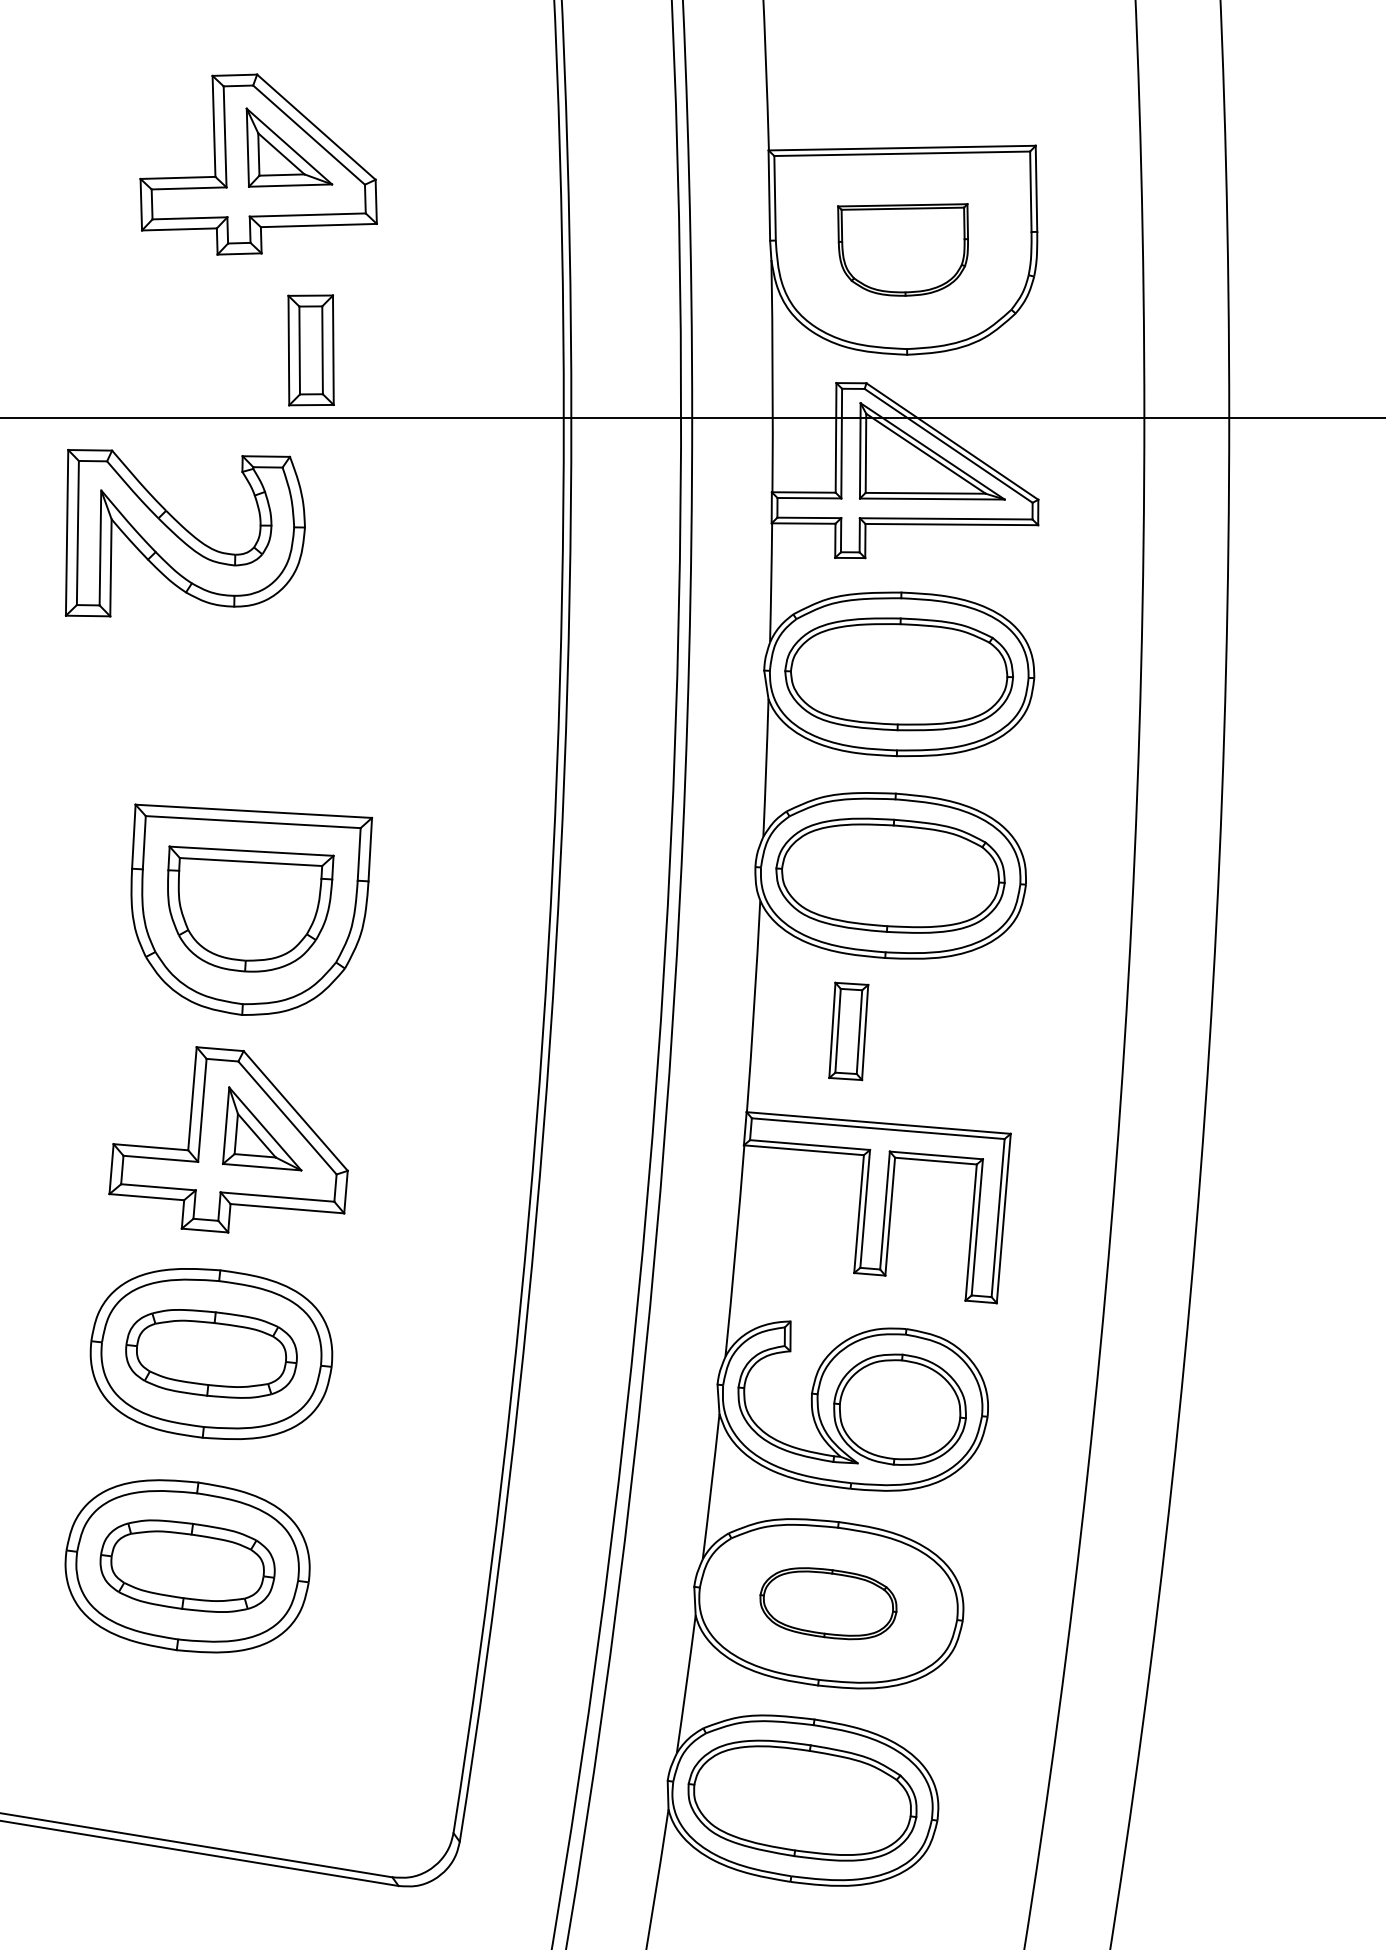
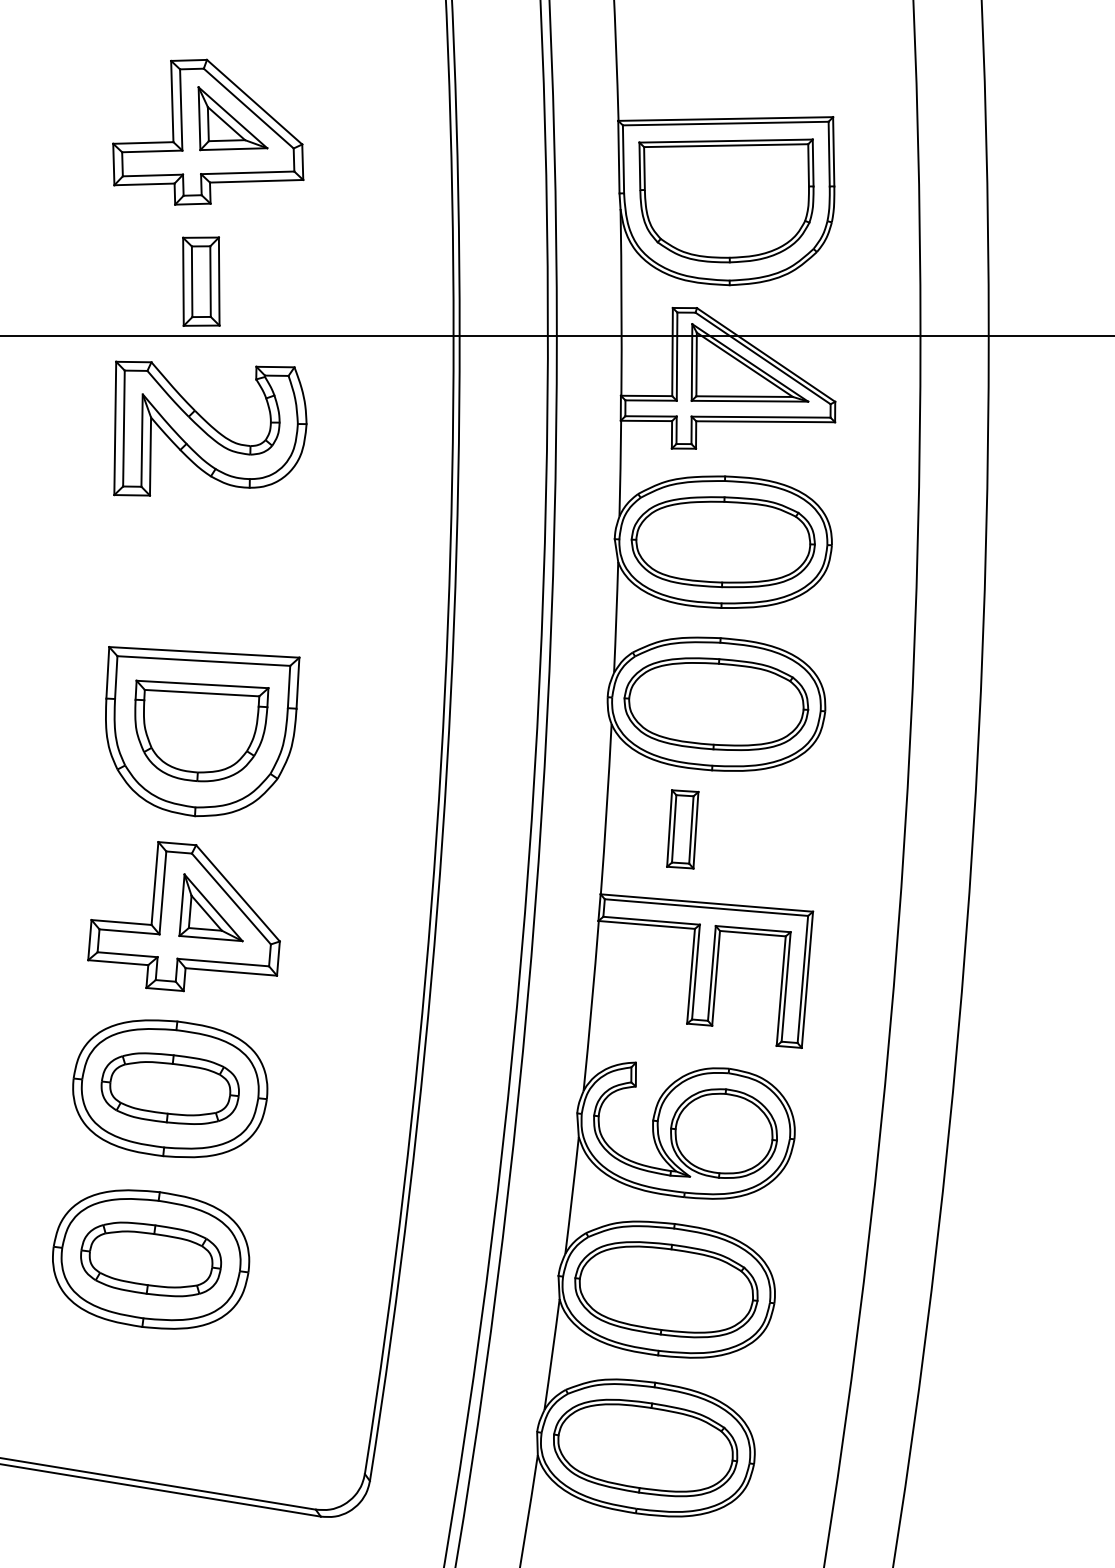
part: (902, 249) -> (725, 200), size x1.67
part: (310, 350) -> (200, 281), moved
part: (184, 533) -> (209, 428), moved
part: (828, 1603) -> (666, 1289), size x1.67

